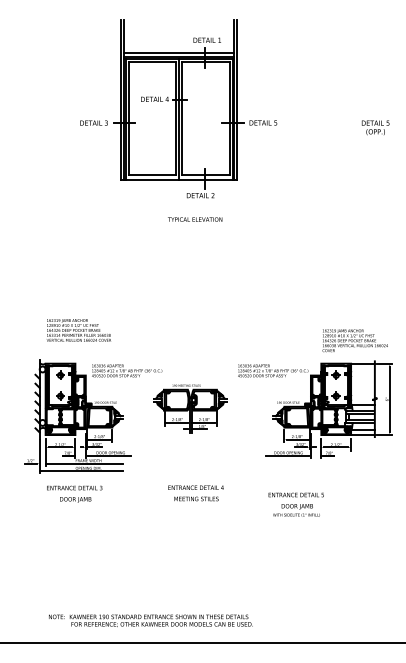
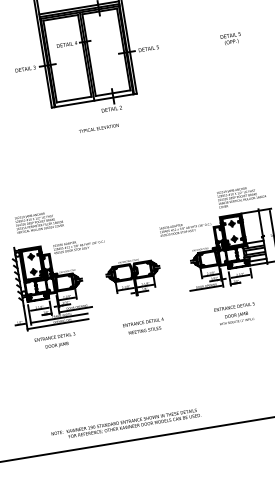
text: (195, 219) -> (99, 128), moved
part: (190, 408) -> (134, 277), moved
text: (295, 504) -> (234, 313), moved

